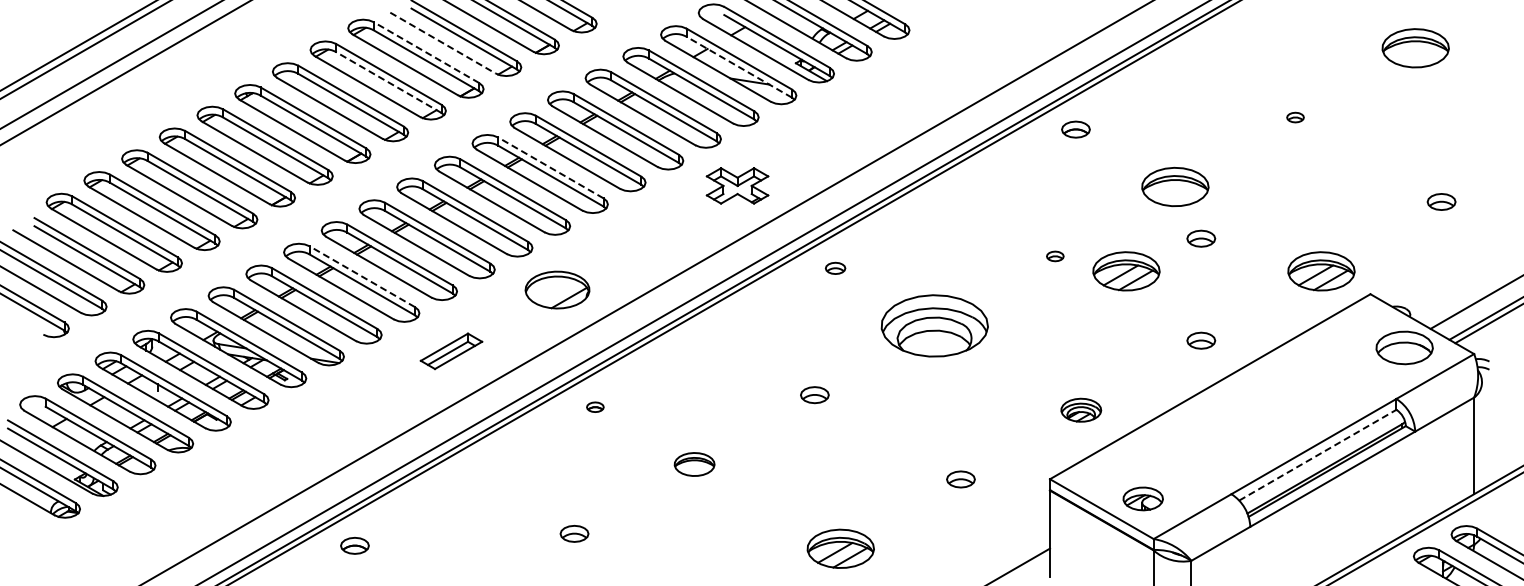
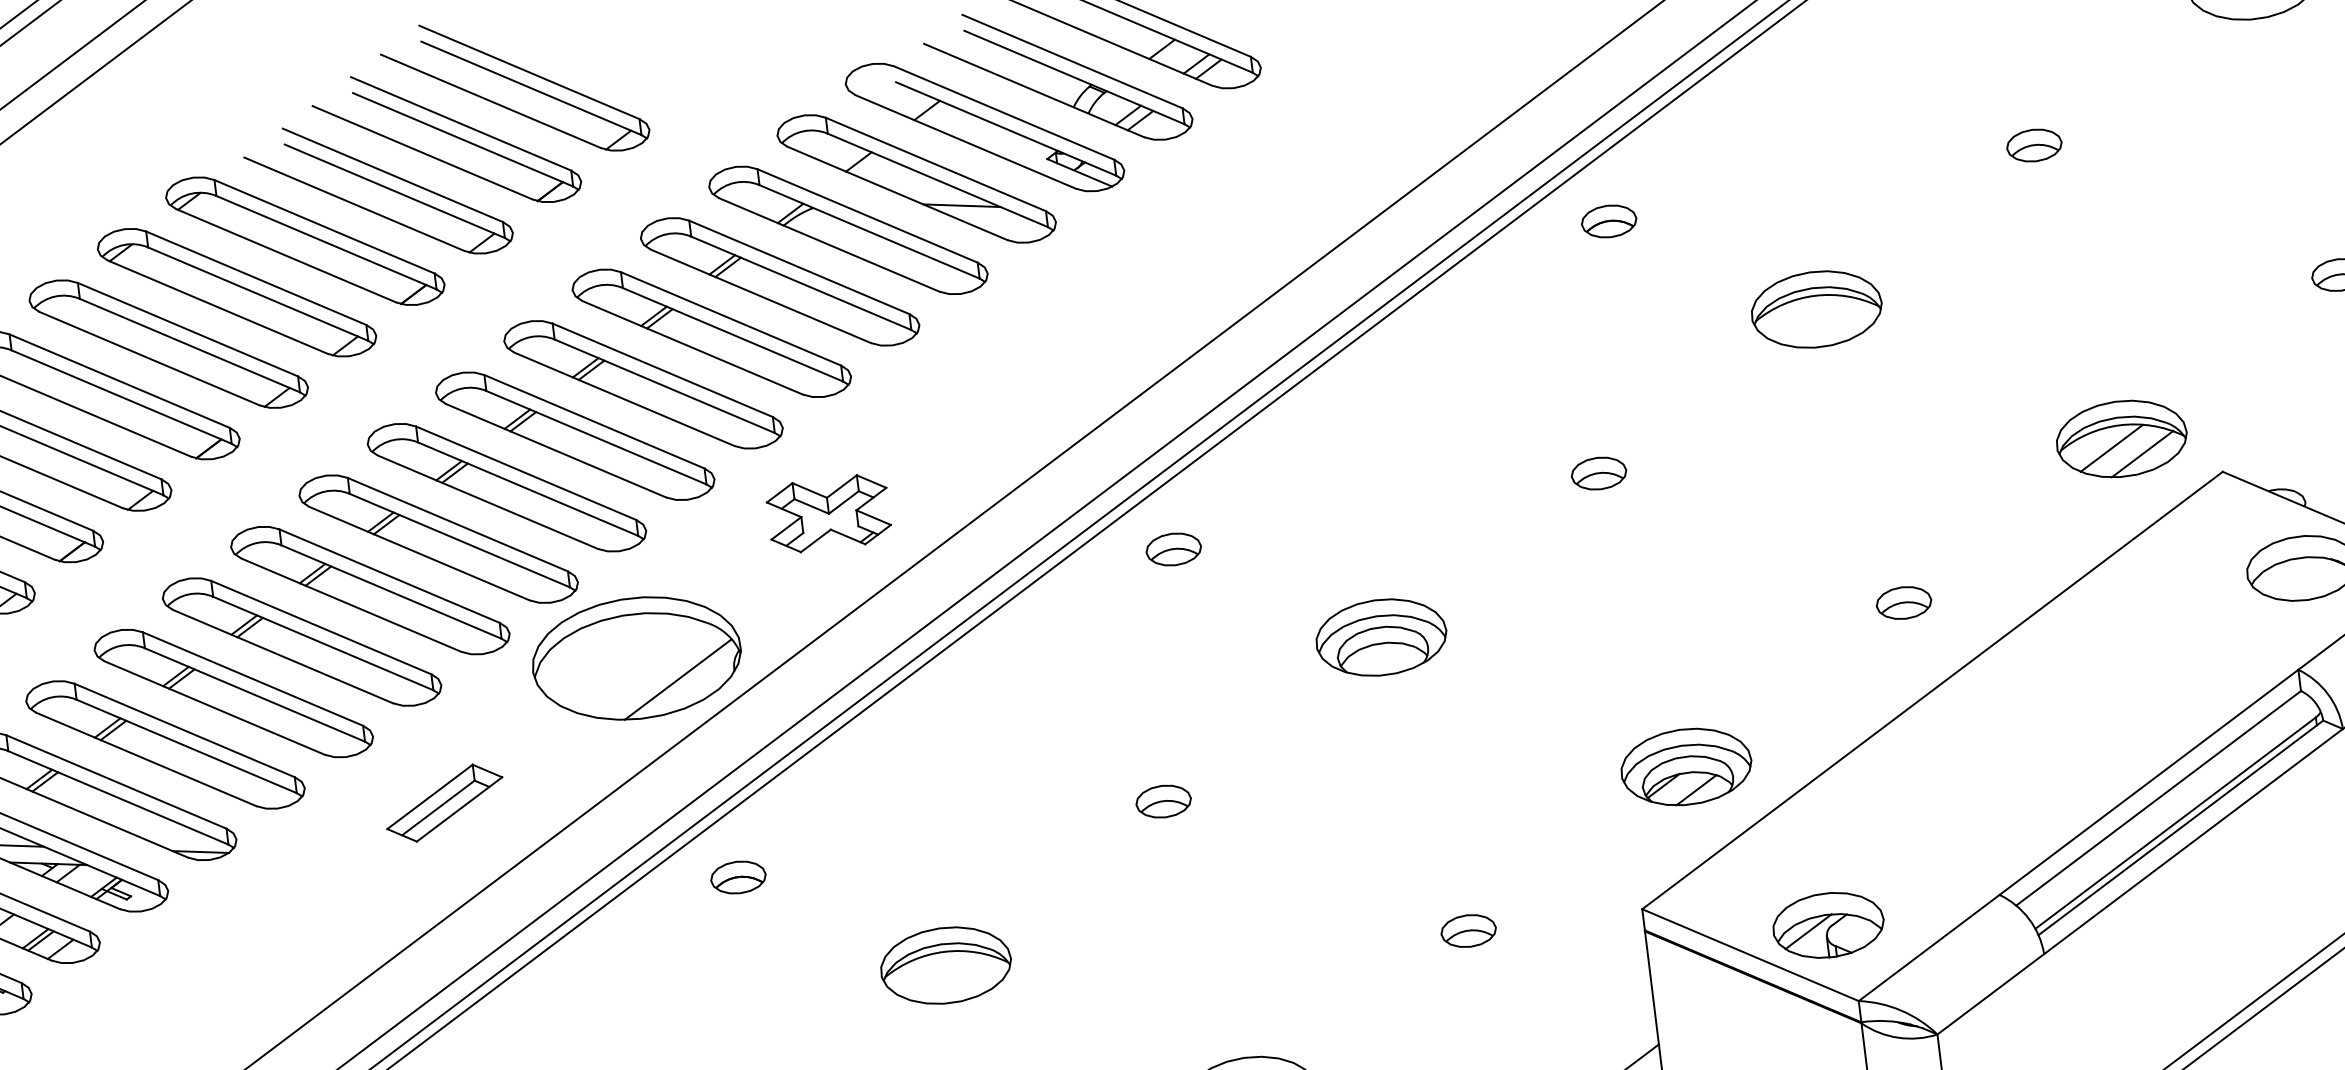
line: (443, 43) -> (355, 204), dashed -> solid
line: (426, 52) -> (324, 226), dashed -> solid
line: (739, 67) -> (938, 180), dashed -> solid
line: (388, 82) -> (257, 294), dashed -> solid
part: (1295, 117) -> (2034, 145), size x1.67
line: (550, 167) -> (593, 421), dashed -> solid
part: (737, 185) -> (828, 512), moved
part: (1201, 238) -> (1879, 403), removed
part: (1055, 256) -> (1599, 473), size x1.67
part: (835, 268) -> (1173, 549), size x1.43
part: (1126, 271) -> (1741, 485), removed
line: (362, 276) -> (253, 678), dashed -> solid
part: (557, 289) -> (636, 657), size x1.67
part: (935, 325) -> (1382, 636), size x0.62
part: (595, 407) -> (738, 878), size x1.67
part: (1081, 410) -> (1687, 767), size x1.67
line: (1317, 455) -> (2158, 798), dashed -> solid
part: (694, 464) -> (945, 965), size x1.67
part: (1143, 498) -> (1829, 924), size x1.43

